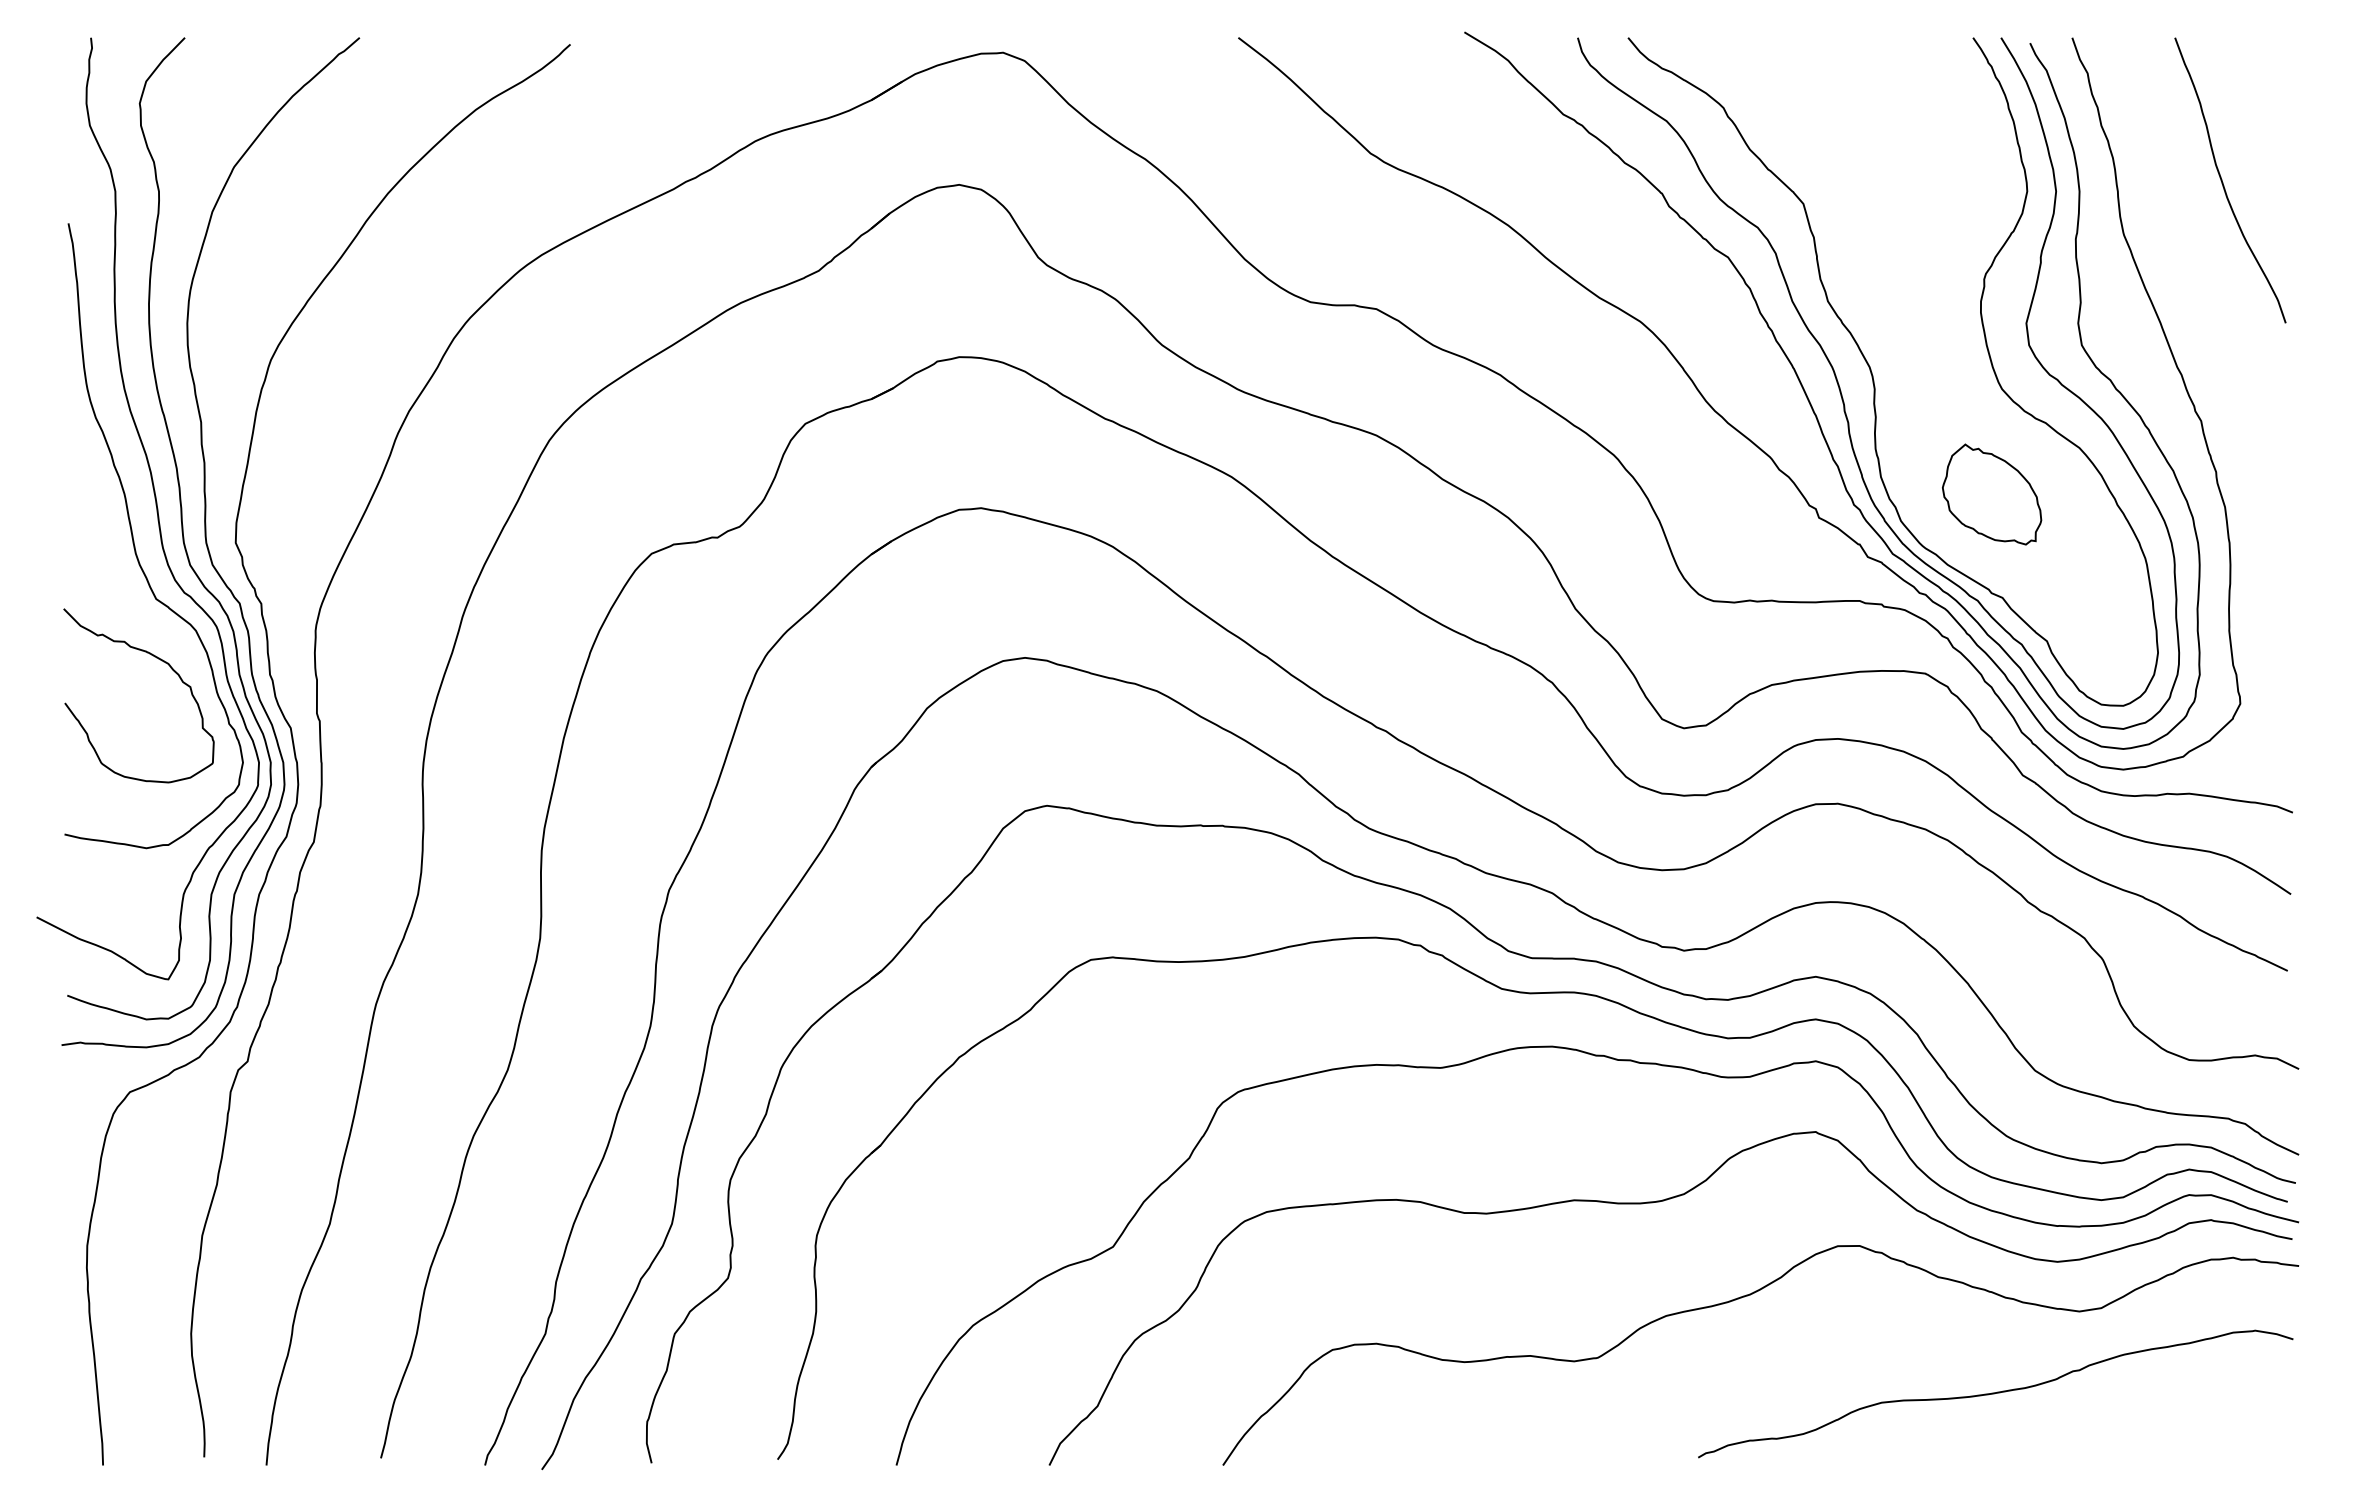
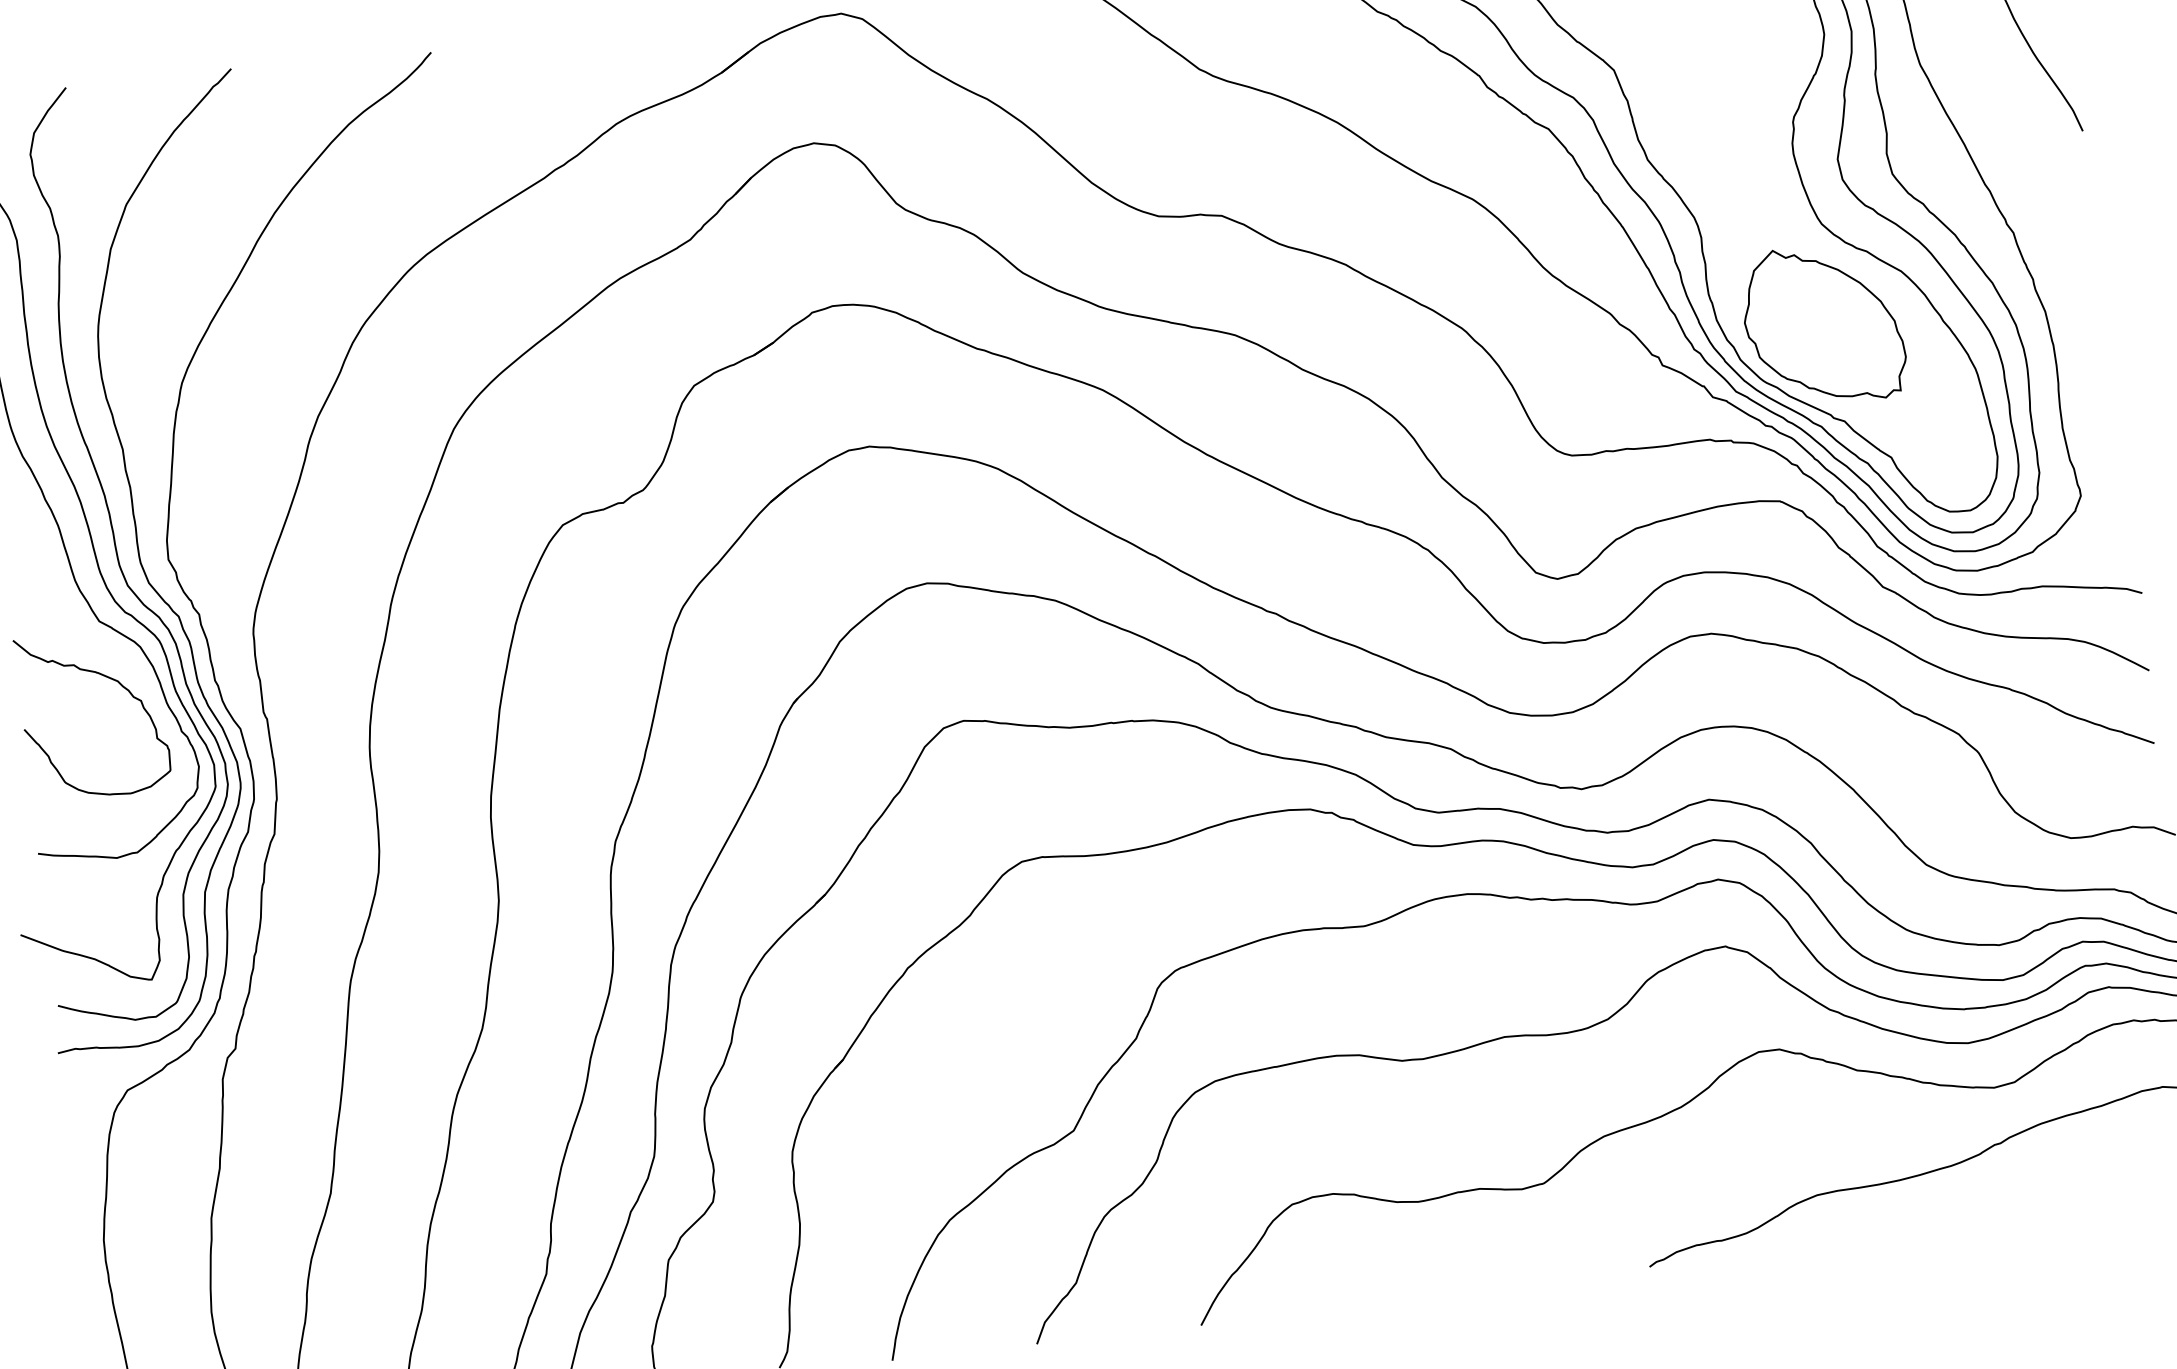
part: (1991, 494) -> (1823, 324), size x1.67

